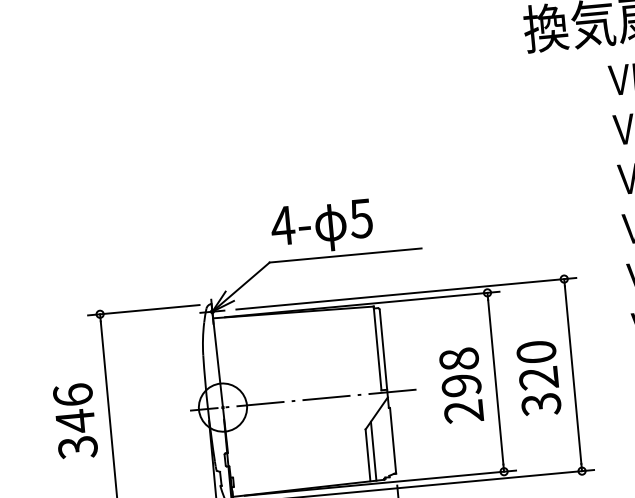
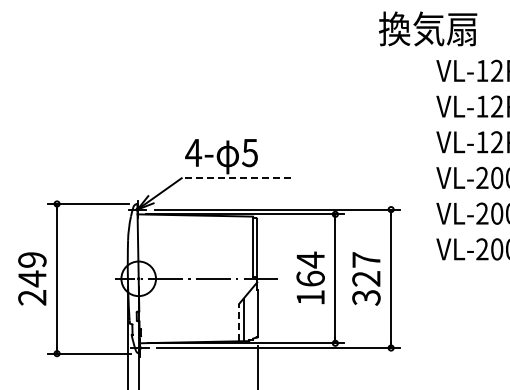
line: (345, 255) -> (236, 178), solid -> dashed
text: (536, 351) -> (366, 259), 320 -> 327
text: (461, 385) -> (310, 278), 298 -> 164
text: (75, 420) -> (32, 278), 346 -> 249
line: (368, 455) -> (239, 322), solid -> dashed

